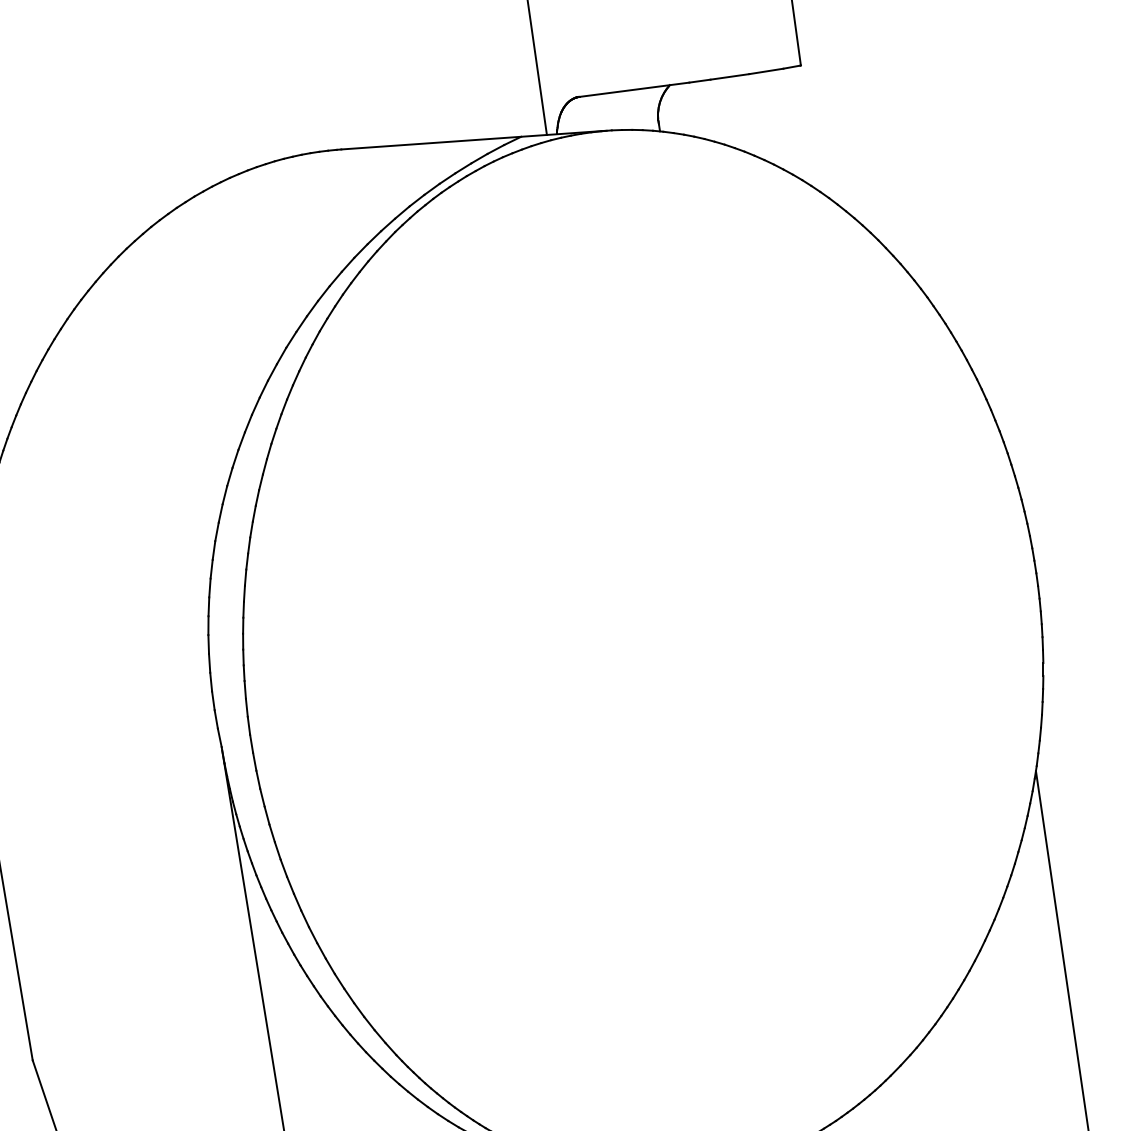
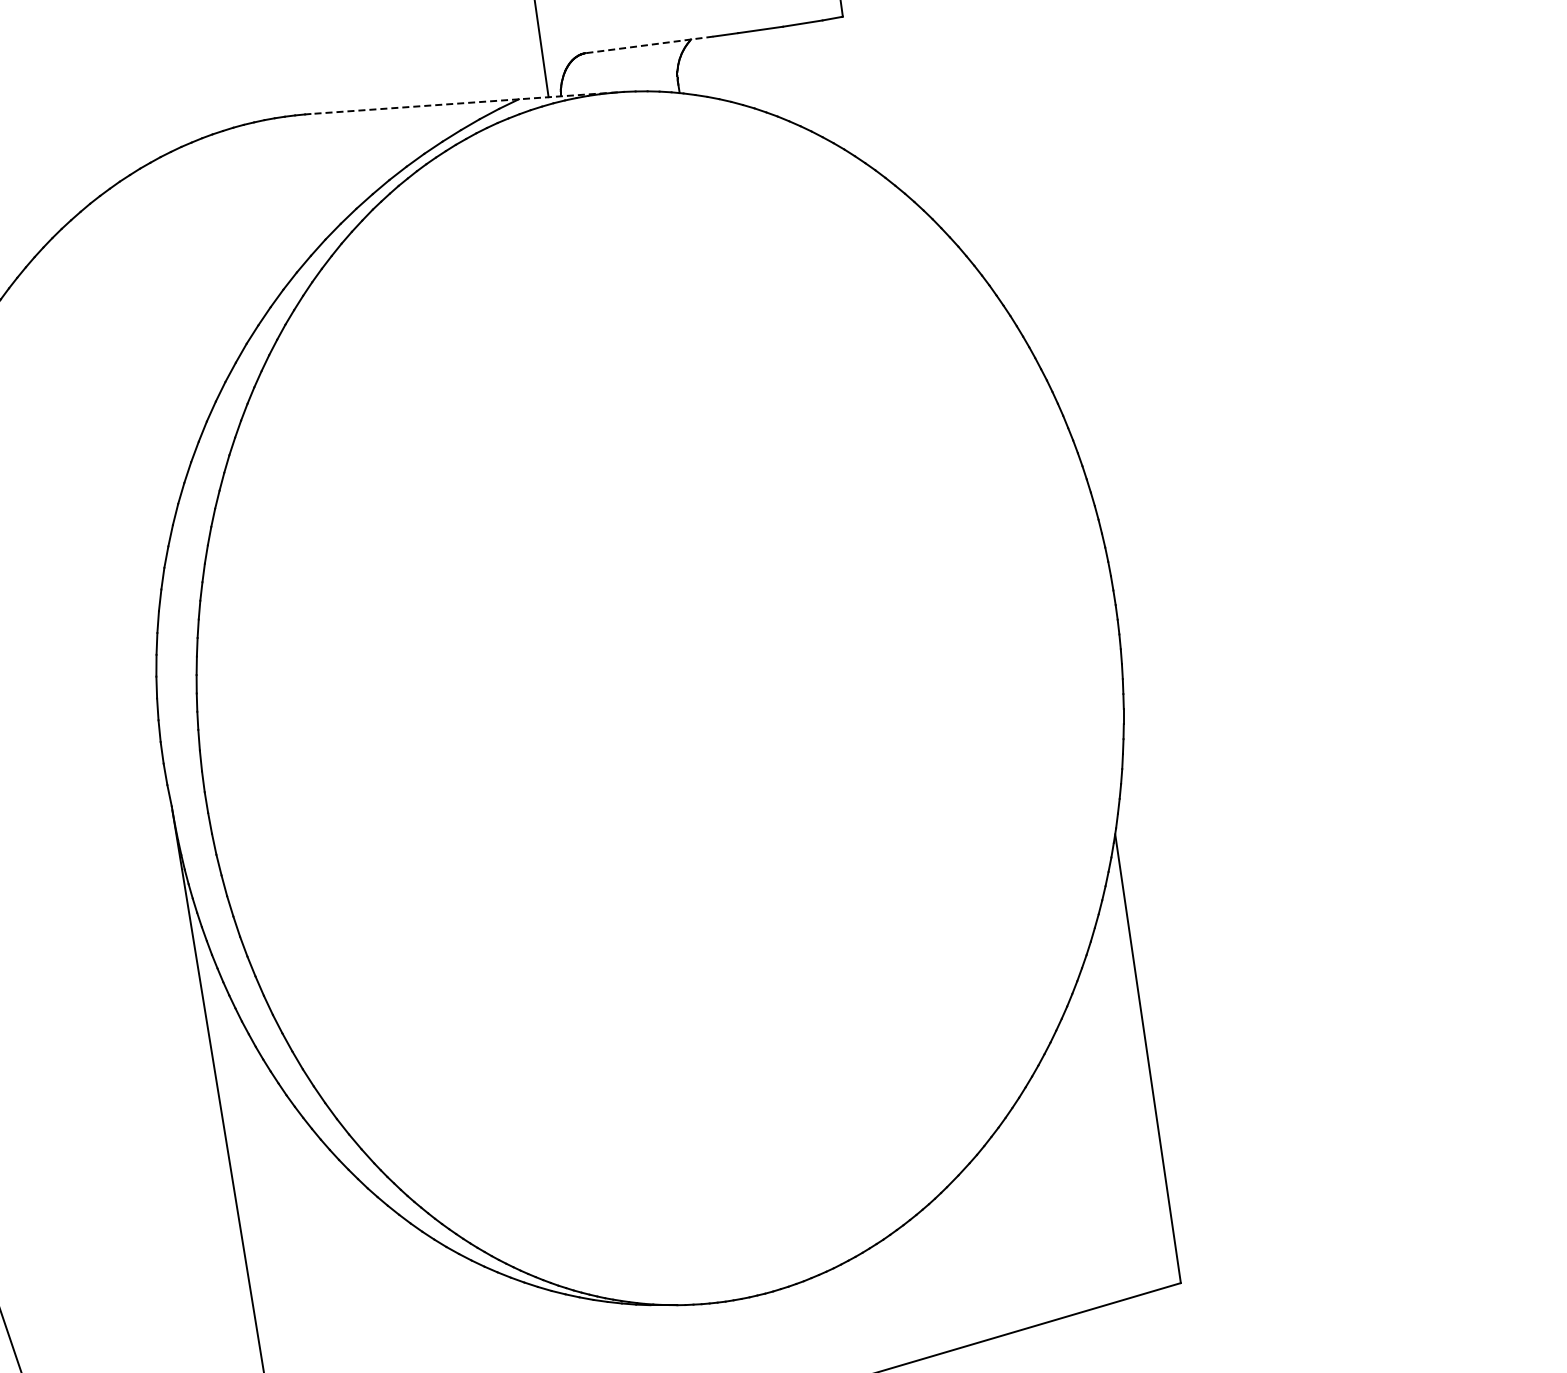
line: (634, 89) -> (650, 44), solid -> dashed
line: (473, 140) -> (463, 103), solid -> dashed

